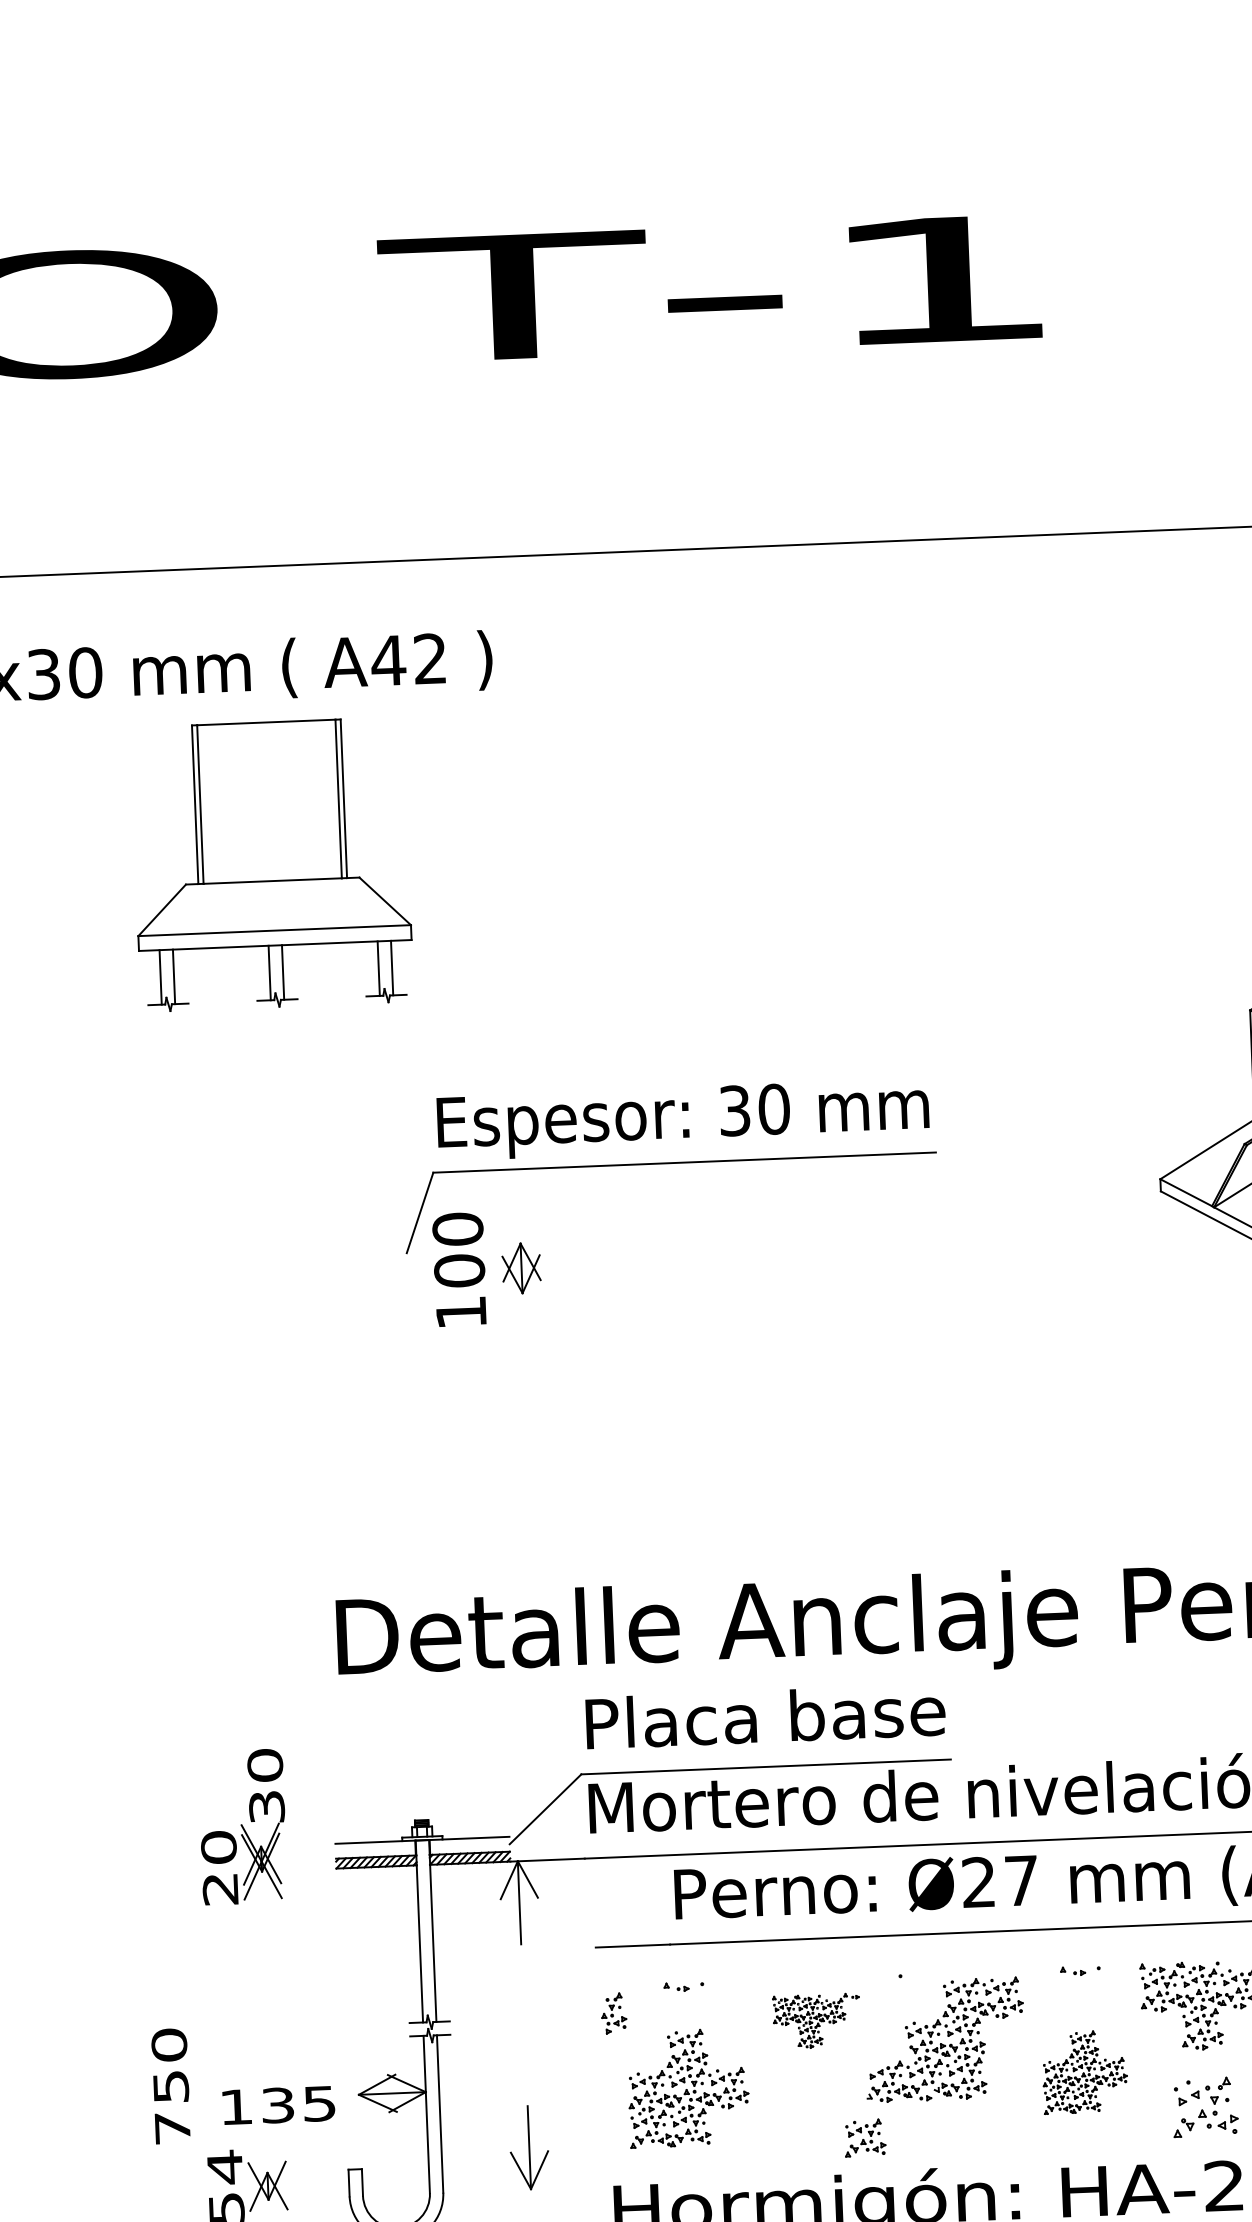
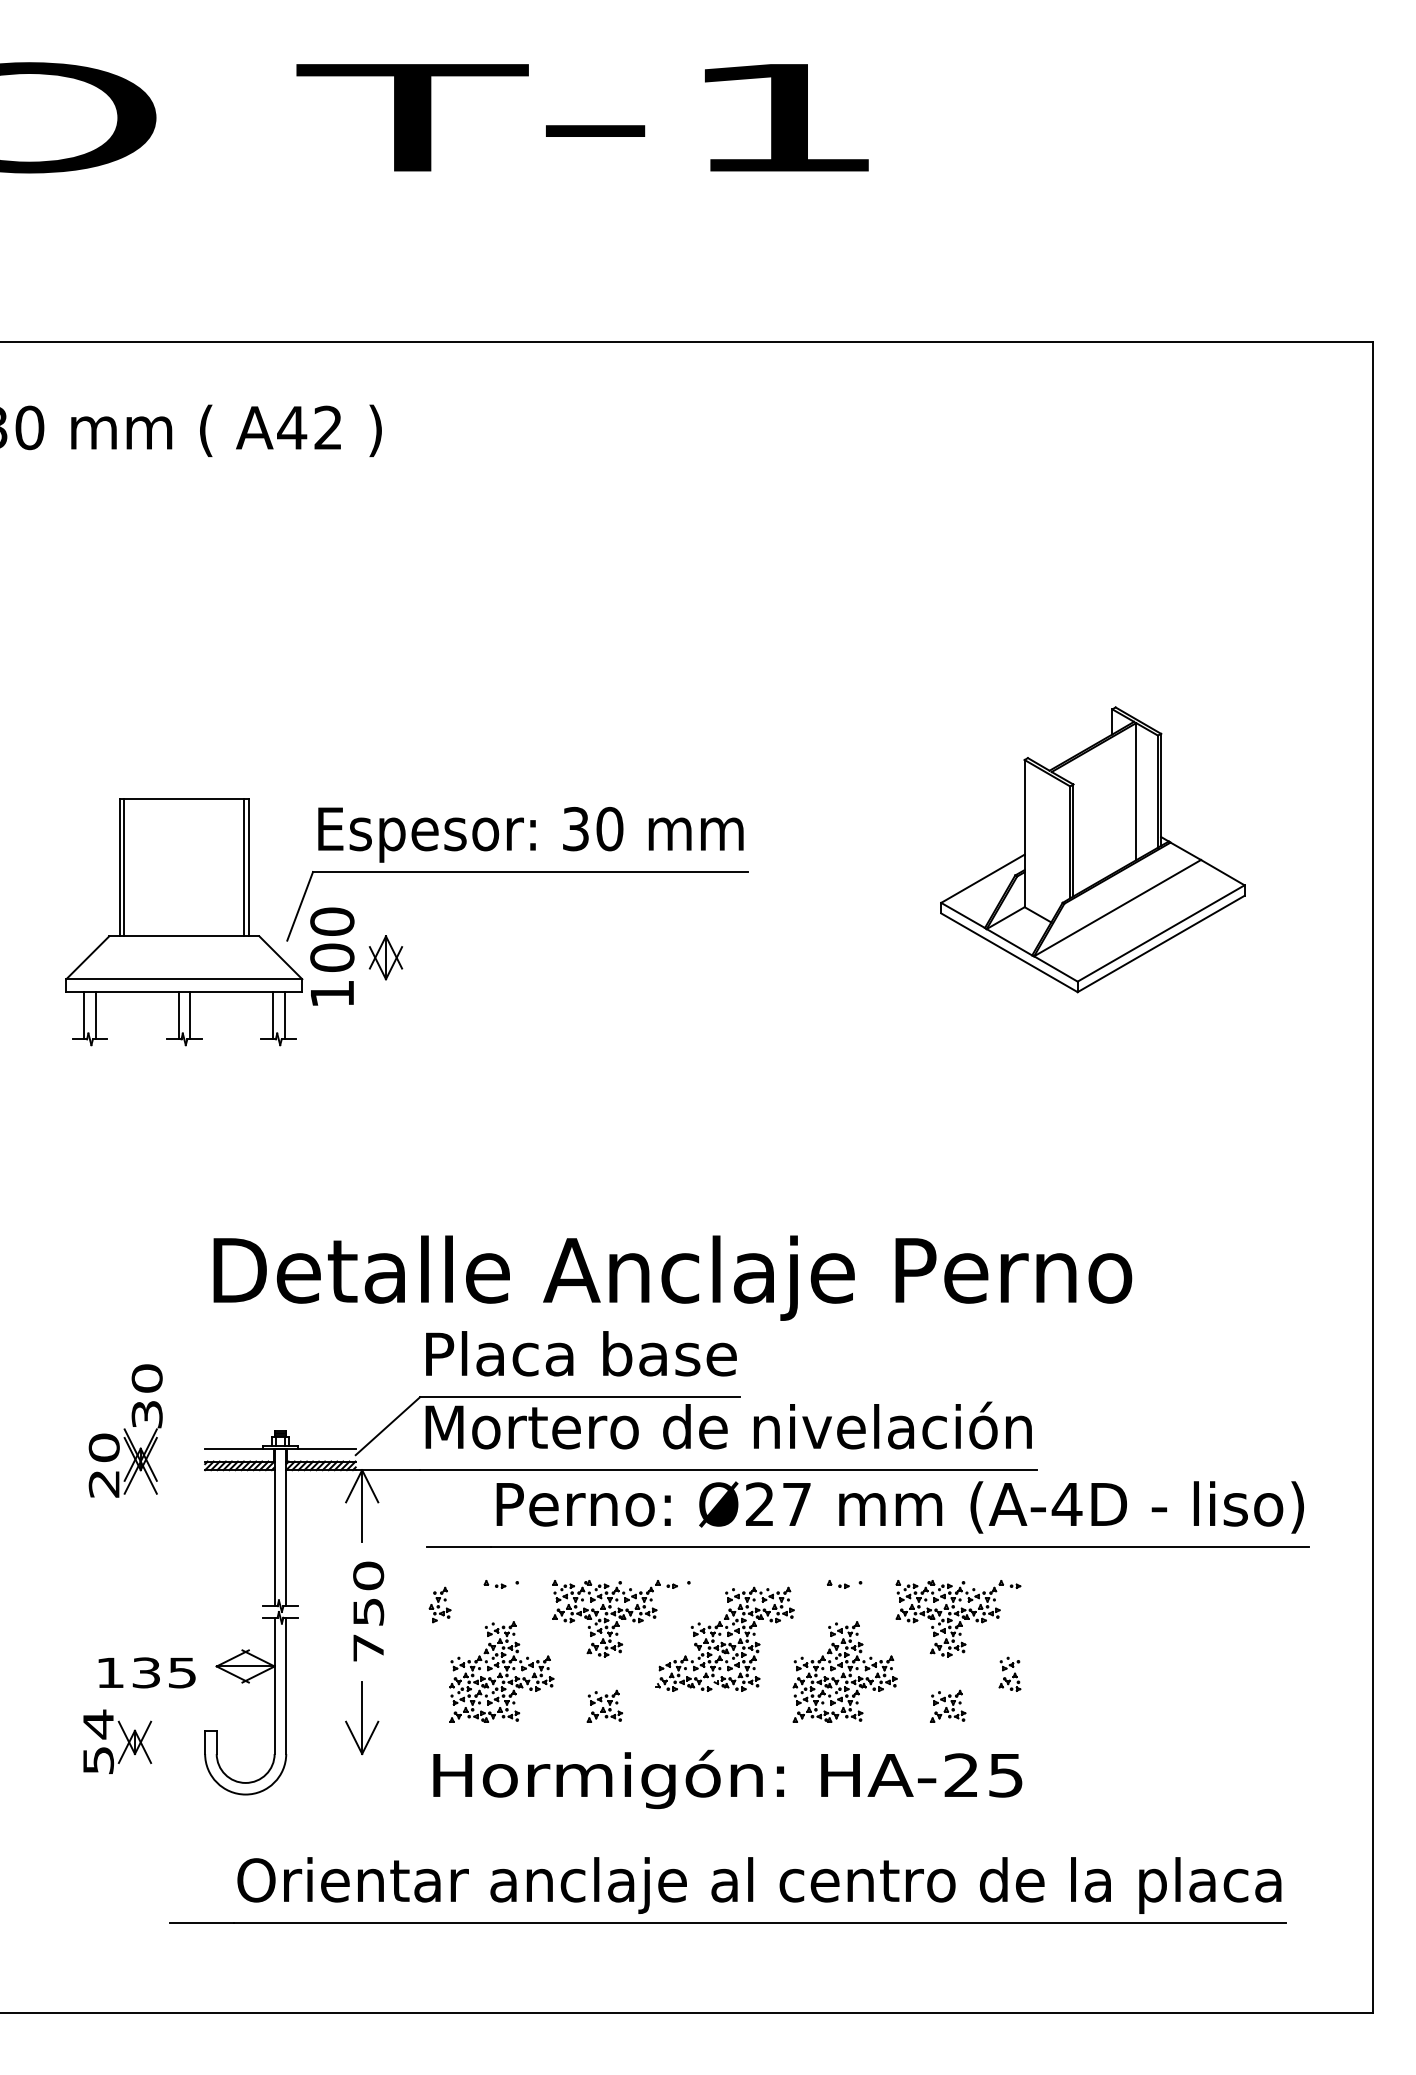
part: (272, 865) -> (184, 922), moved
part: (816, 2020) -> (614, 1618), size x1.67
part: (1084, 2071) -> (844, 1671), size x1.43
text: (170, 2086) -> (368, 1611), moved
part: (1206, 2105) -> (948, 1705), size x0.62
part: (864, 2137) -> (604, 1705), moved

